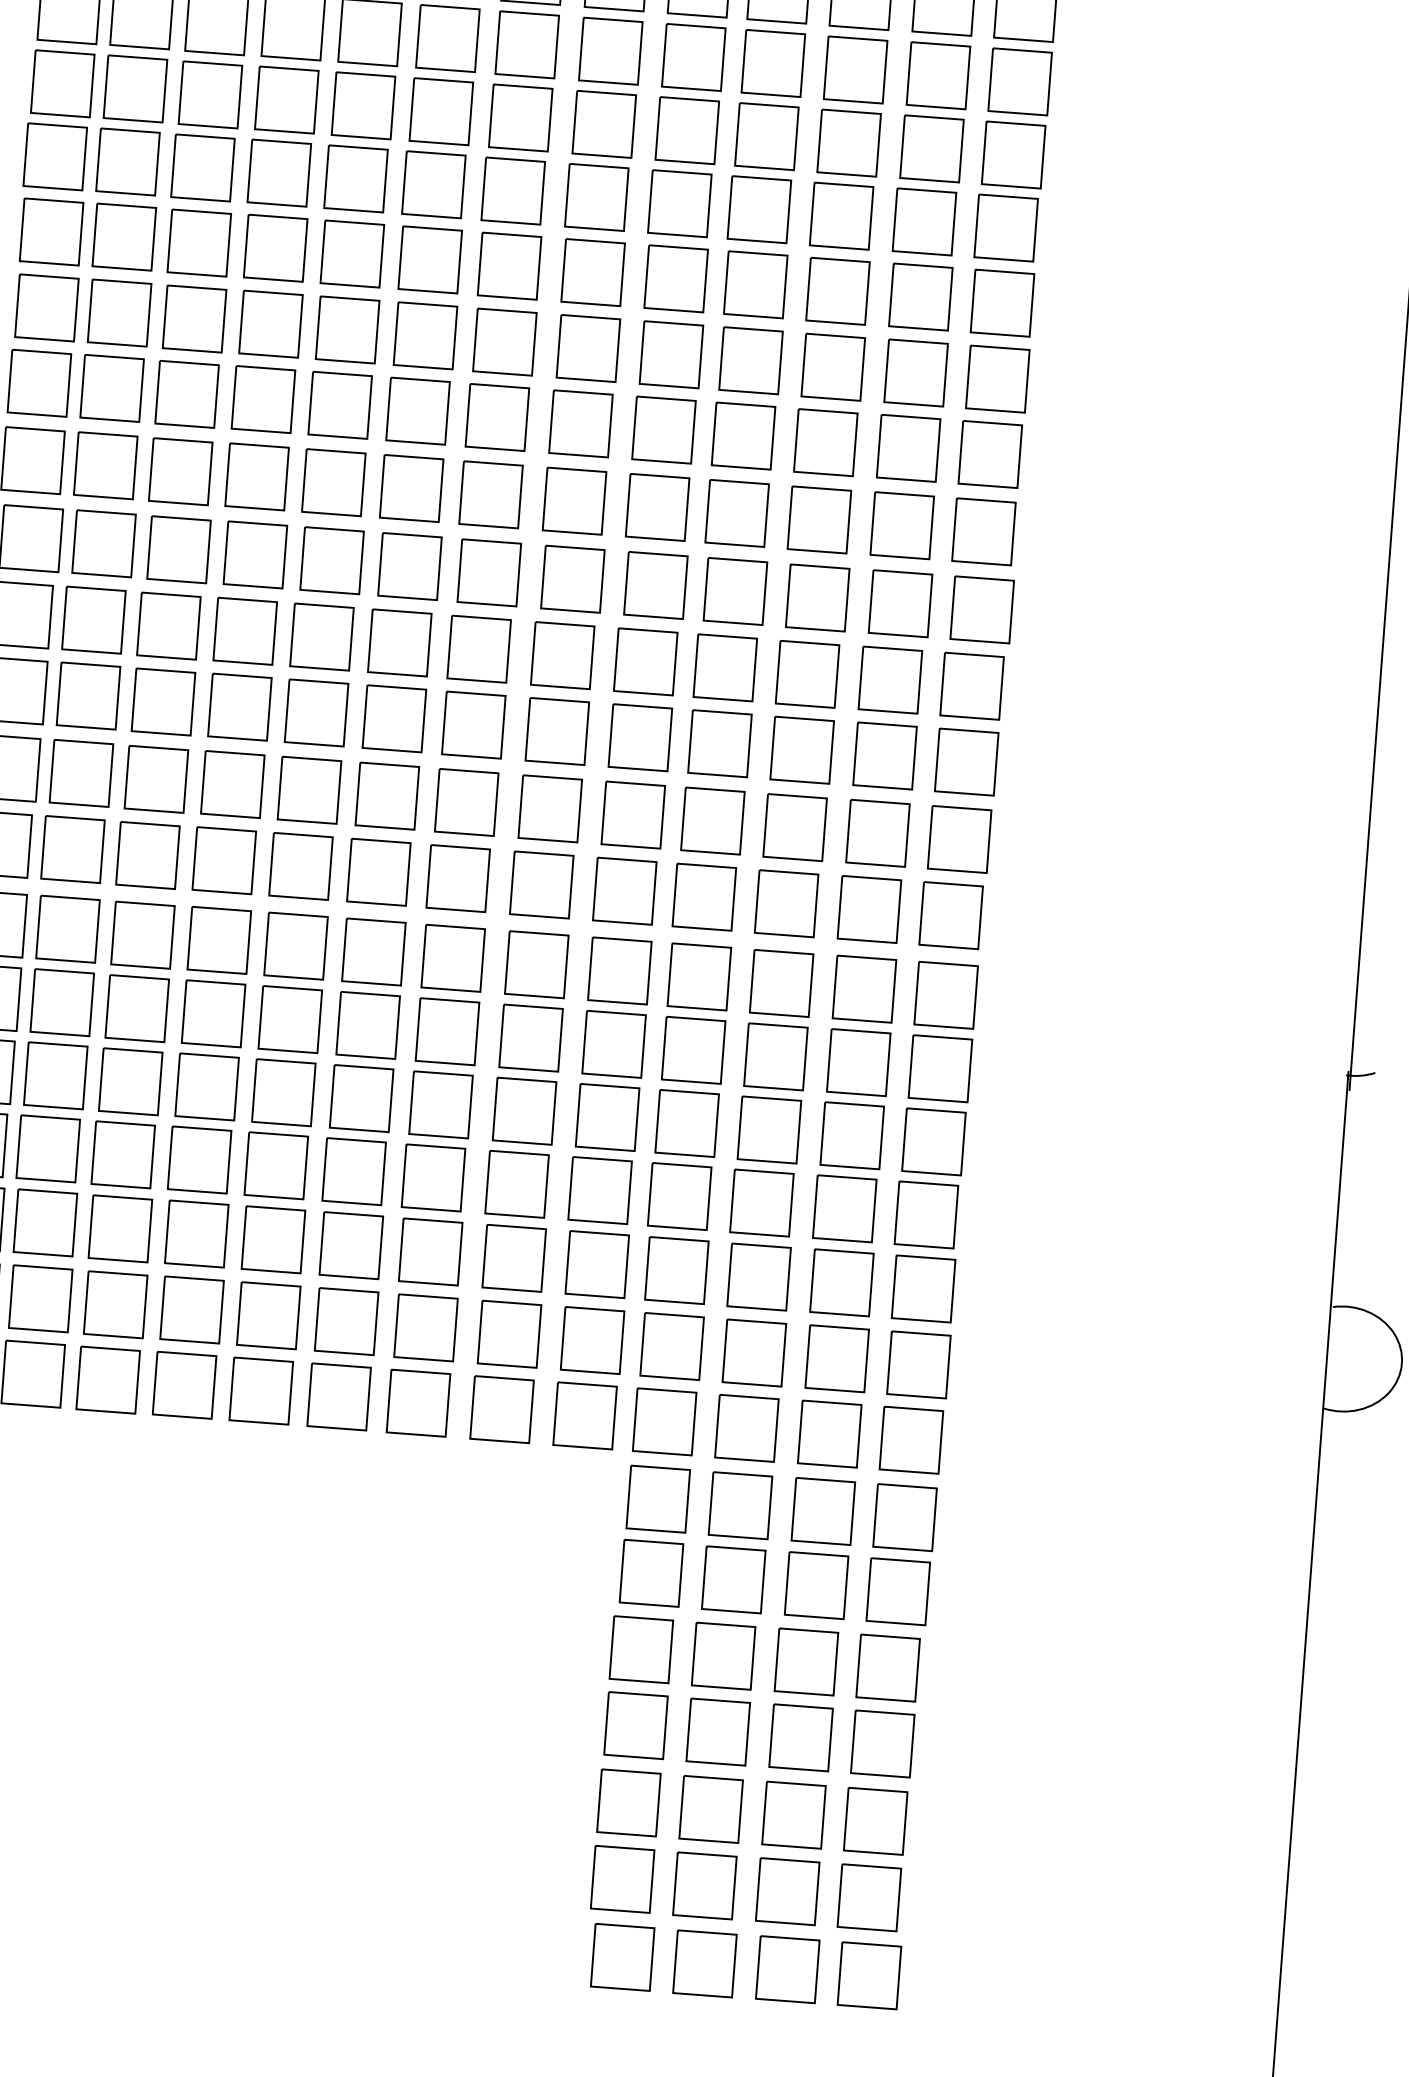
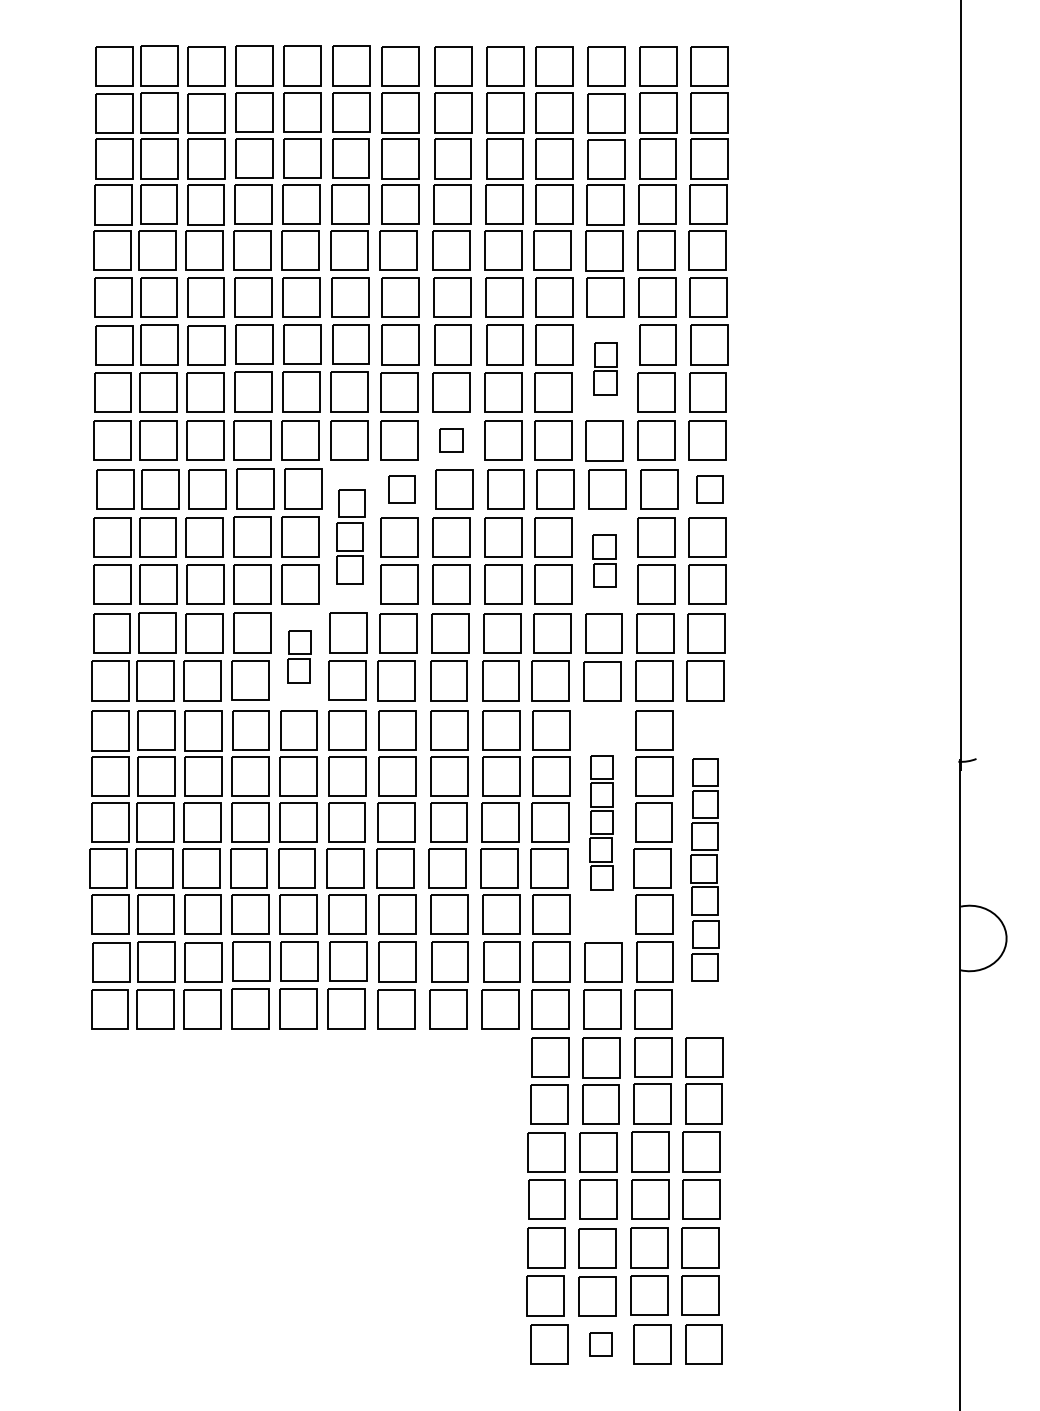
part: (829, 404) -> (605, 368), size x0.6
part: (574, 500) -> (451, 440), size x0.6
part: (488, 573) -> (401, 489), size x0.7
part: (982, 610) -> (710, 489), size x0.7
part: (401, 642) -> (350, 536), size x0.7
part: (804, 712) -> (604, 561), size x0.6
part: (305, 827) -> (299, 656), size x0.6
part: (768, 1129) -> (601, 822), size x0.6
part: (927, 1216) -> (704, 869), size x0.7
part: (704, 1963) -> (600, 1344), size x0.6

